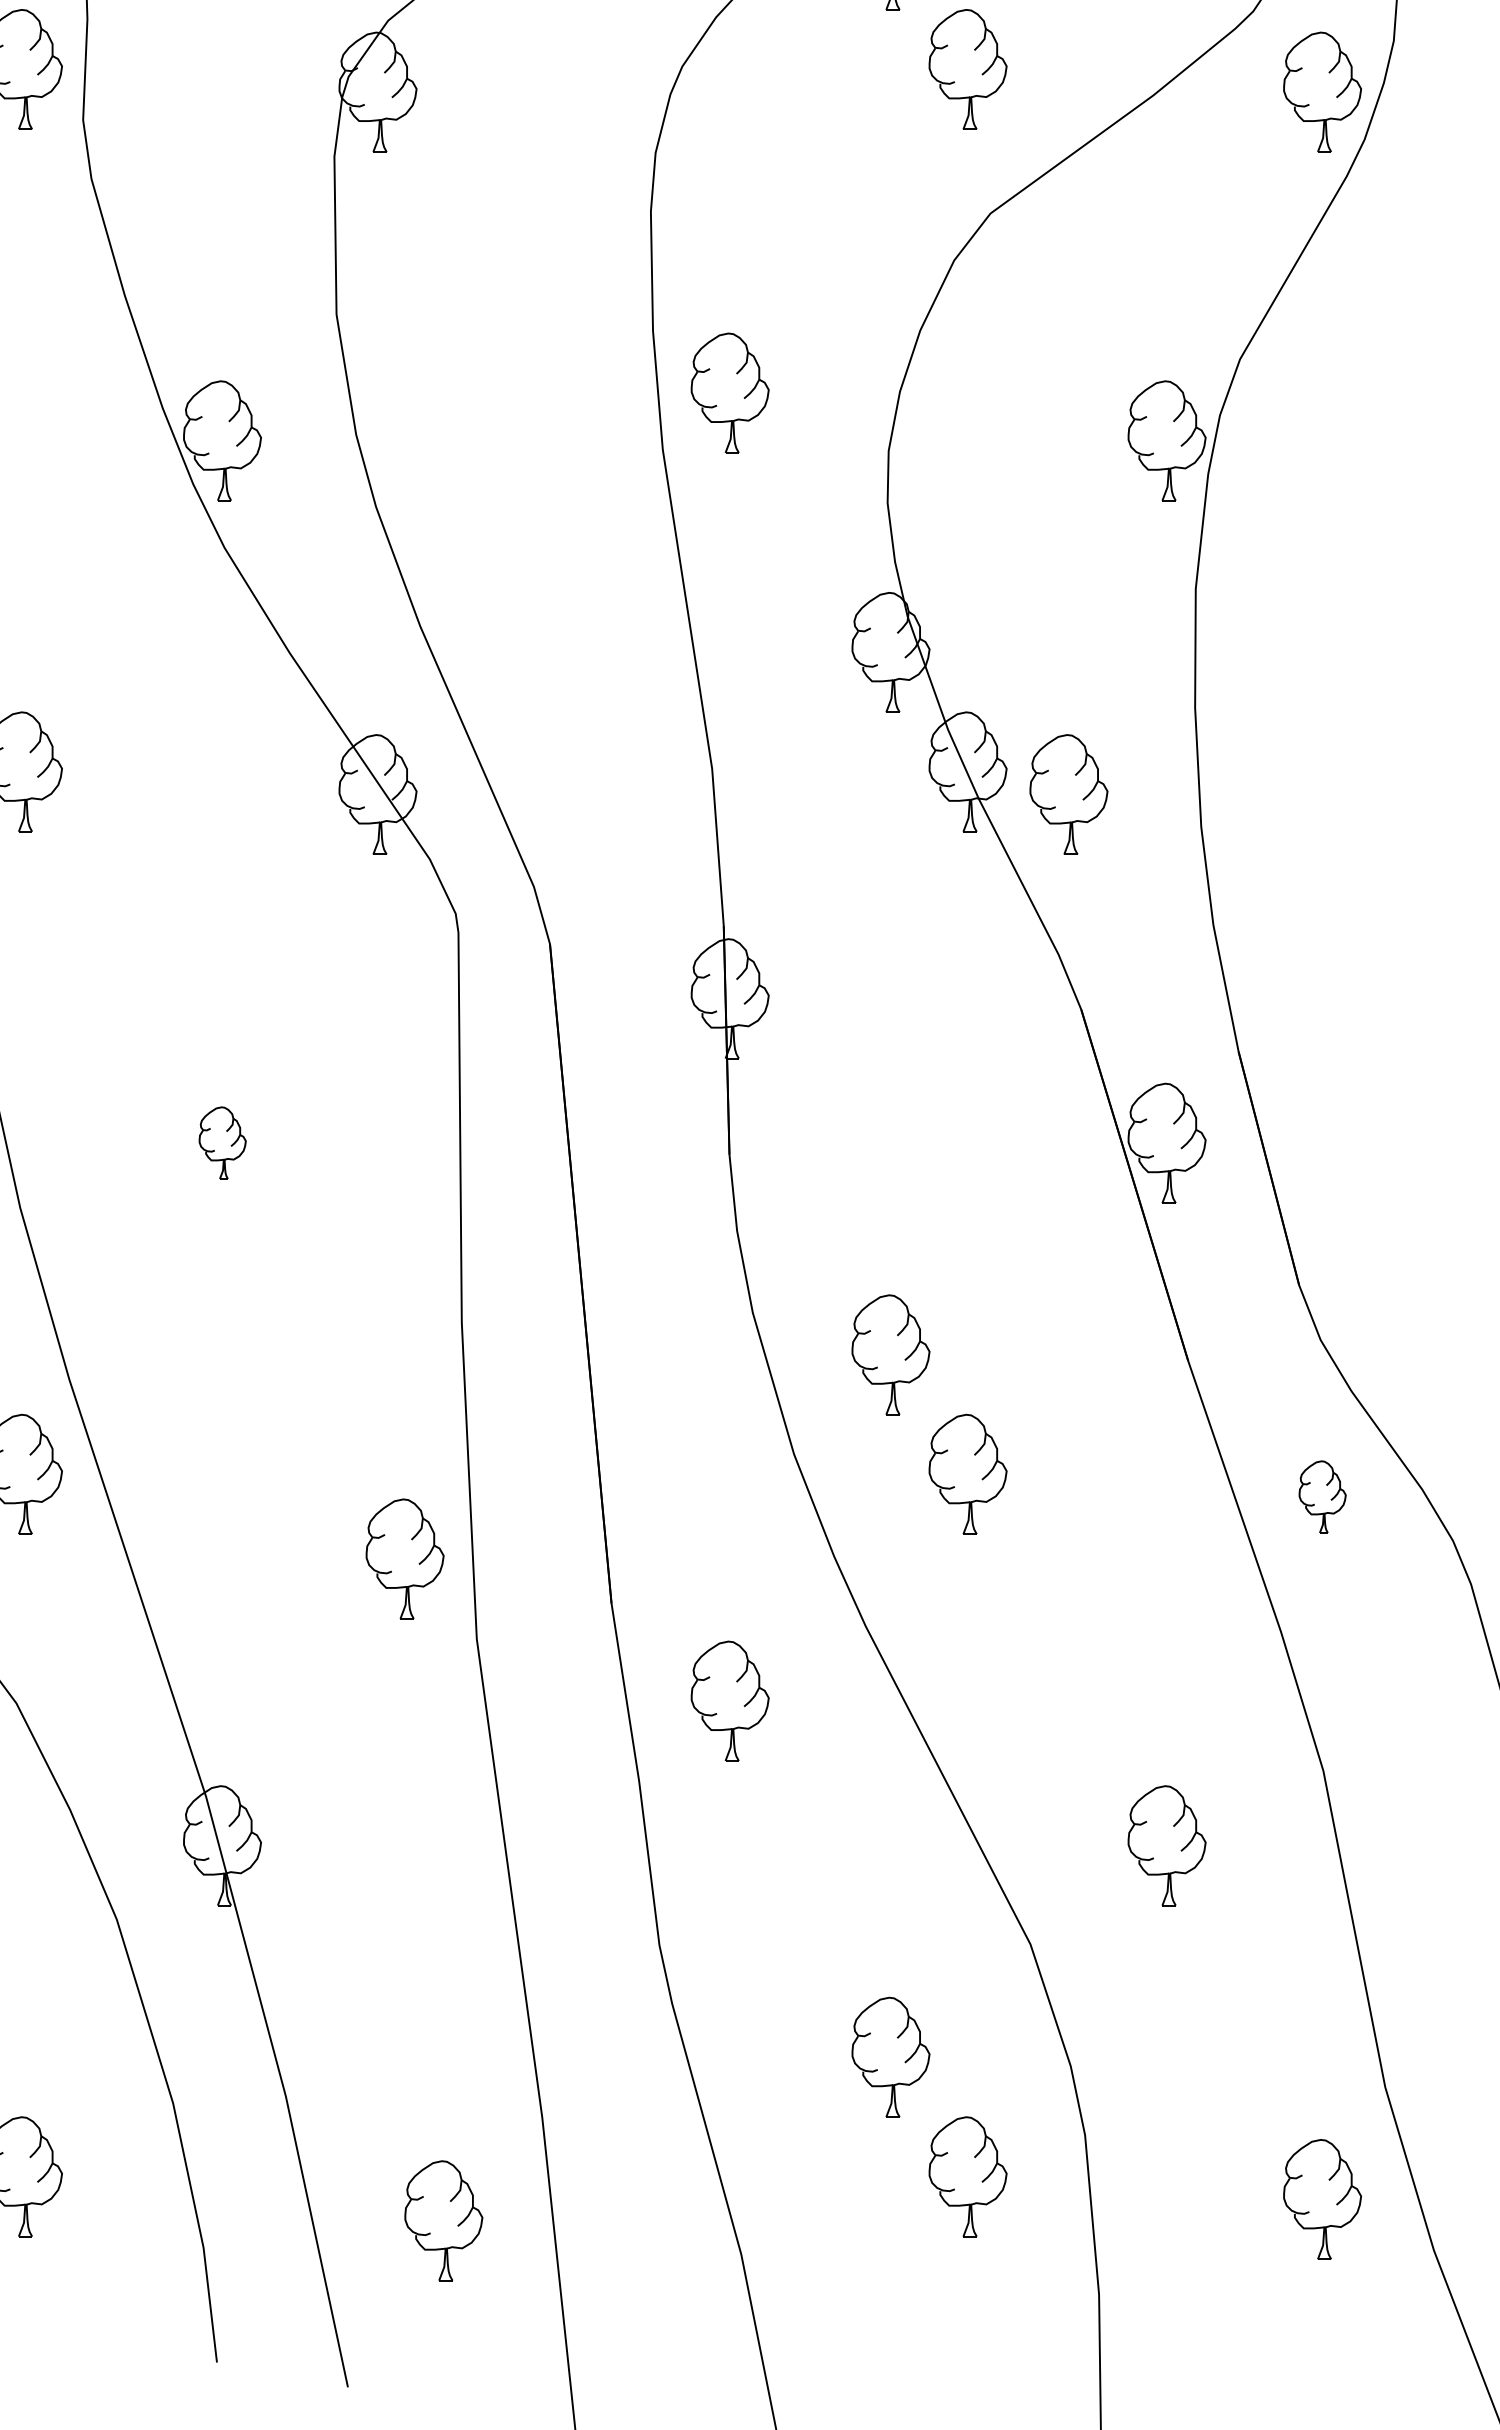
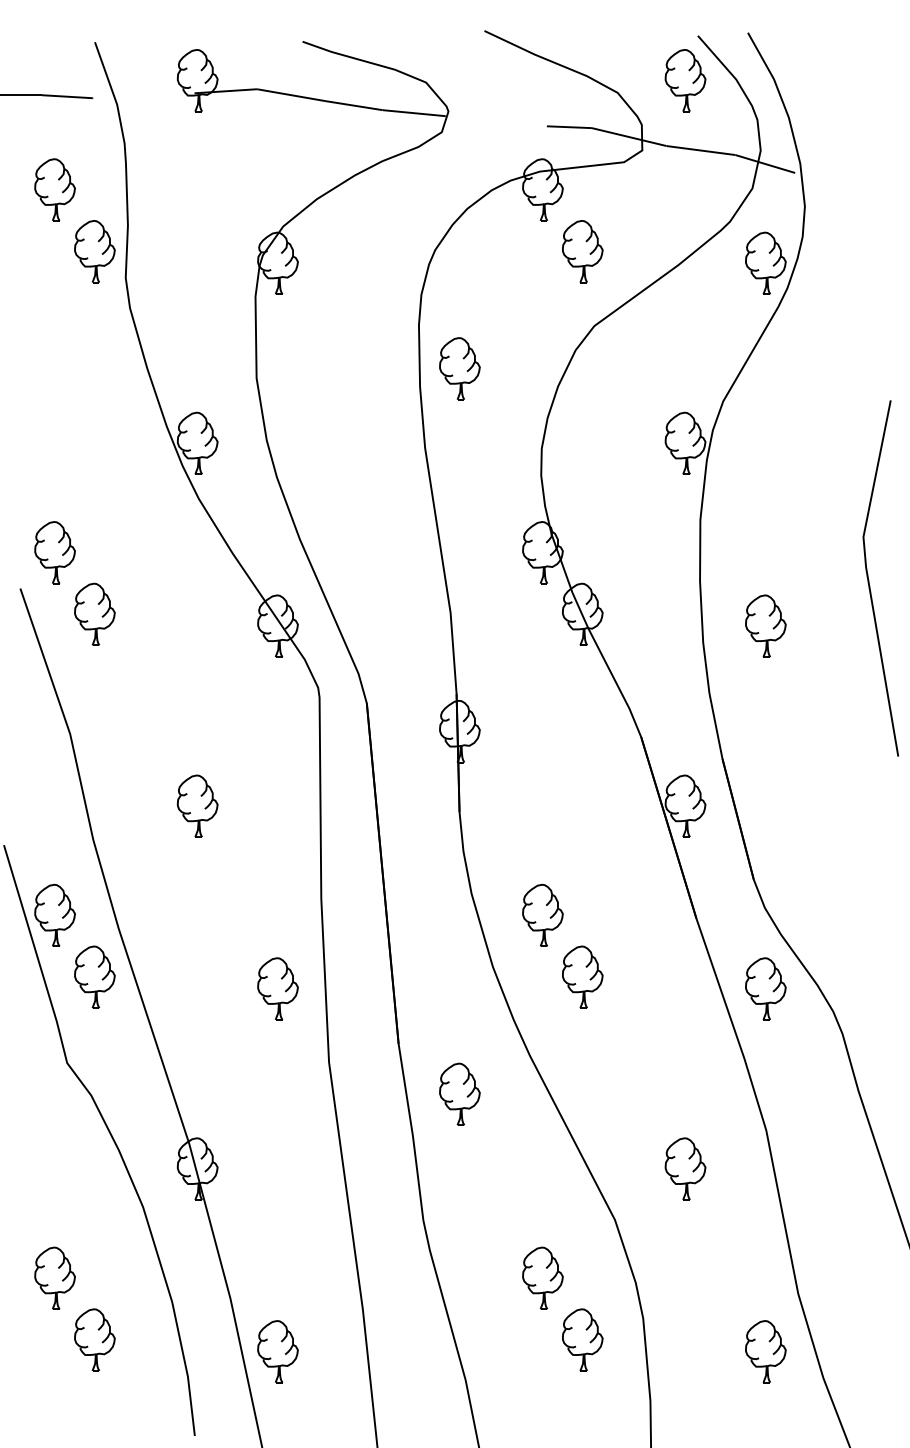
part: (729, 392) -> (459, 368), moved
part: (1068, 793) -> (765, 625), moved
part: (222, 1141) -> (197, 805), size x1.67
part: (1321, 1496) -> (765, 988), size x1.67
part: (404, 1558) -> (277, 988), moved
part: (442, 2220) -> (277, 1351), moved

